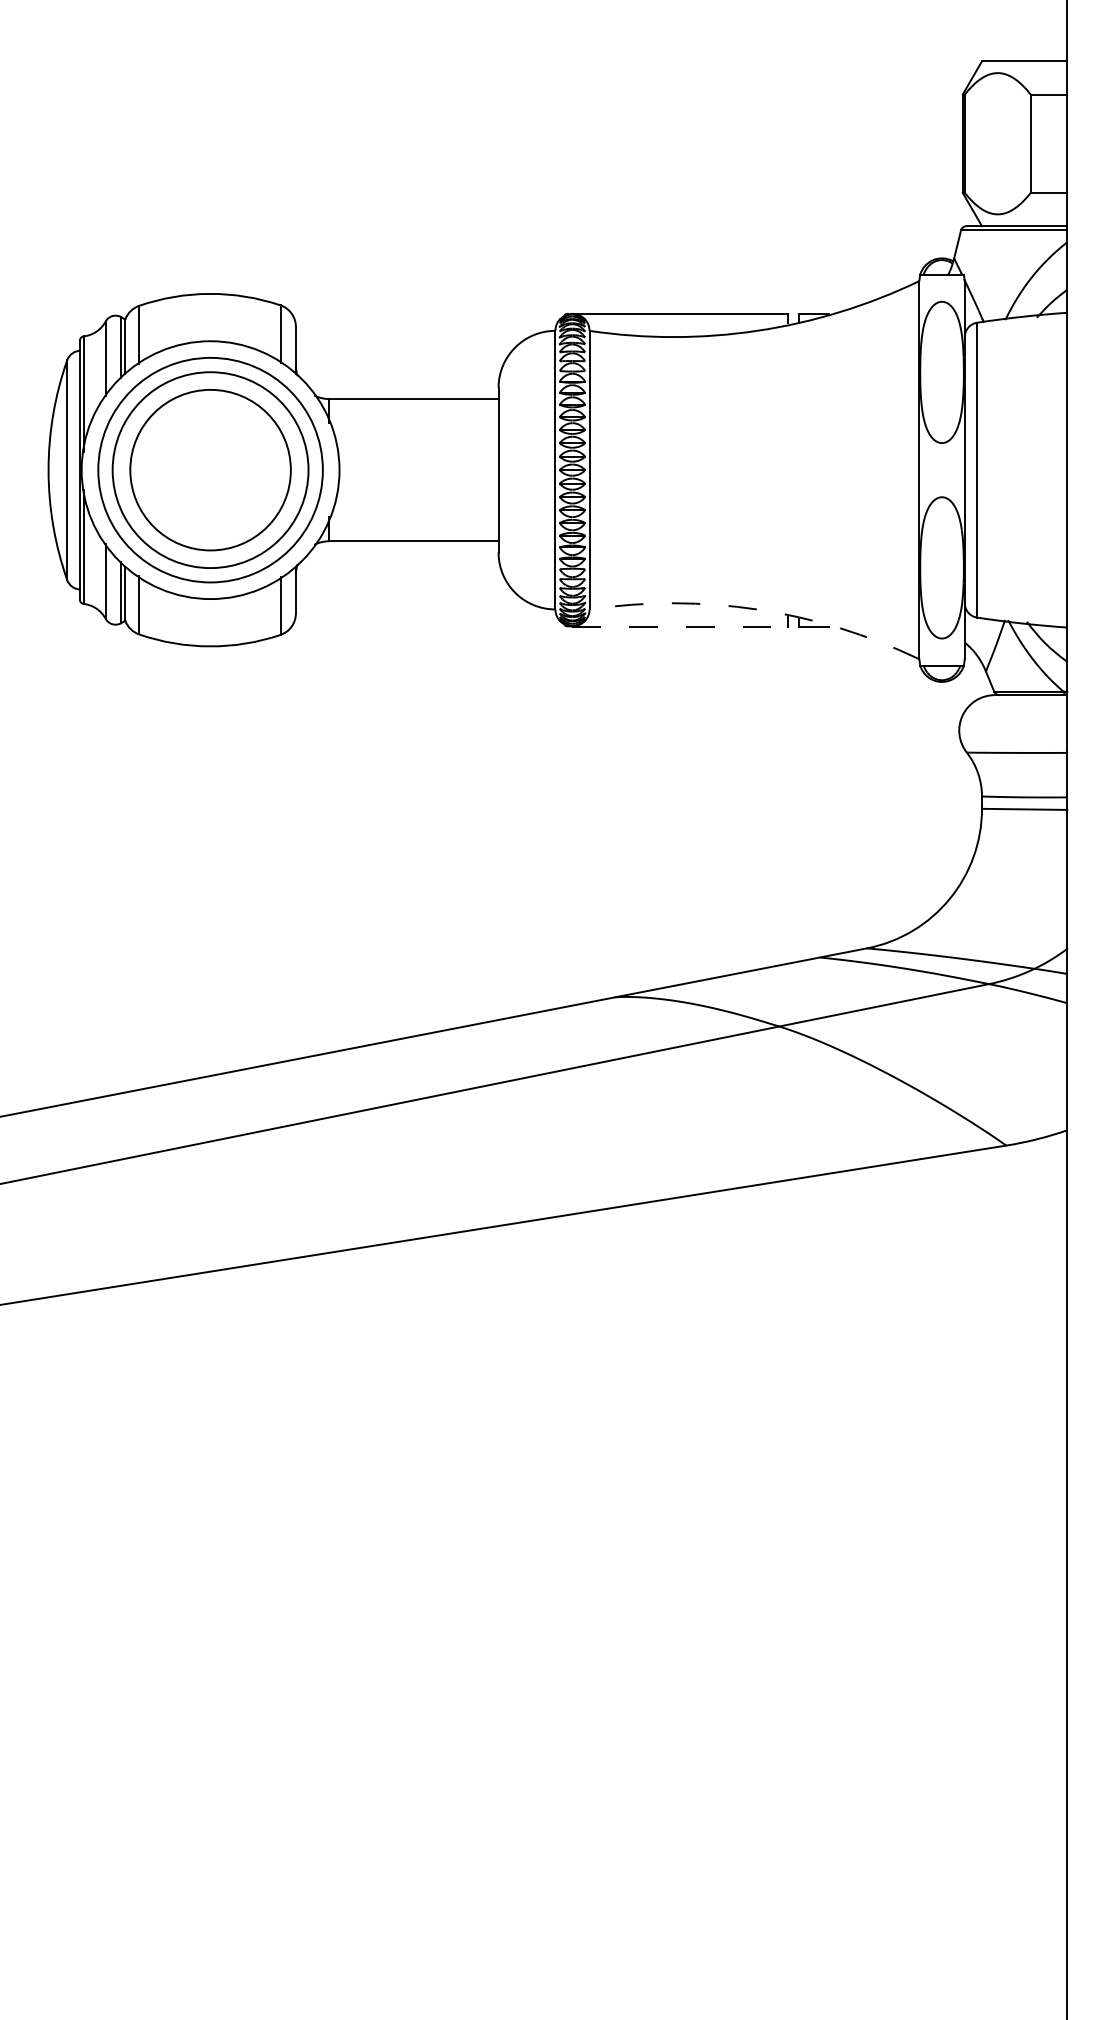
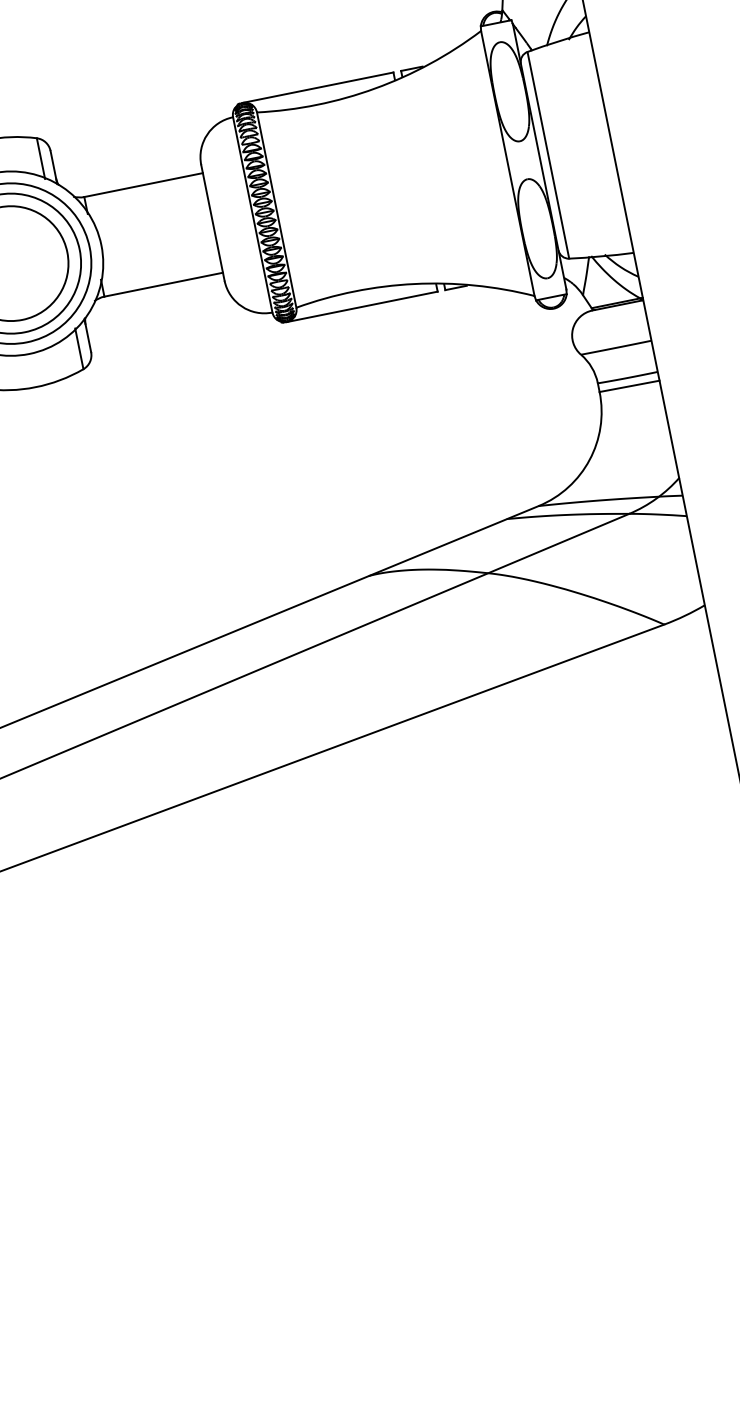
arc: (758, 609) -> (414, 283), dashed -> solid
line: (680, 626) -> (362, 306), dashed -> solid

